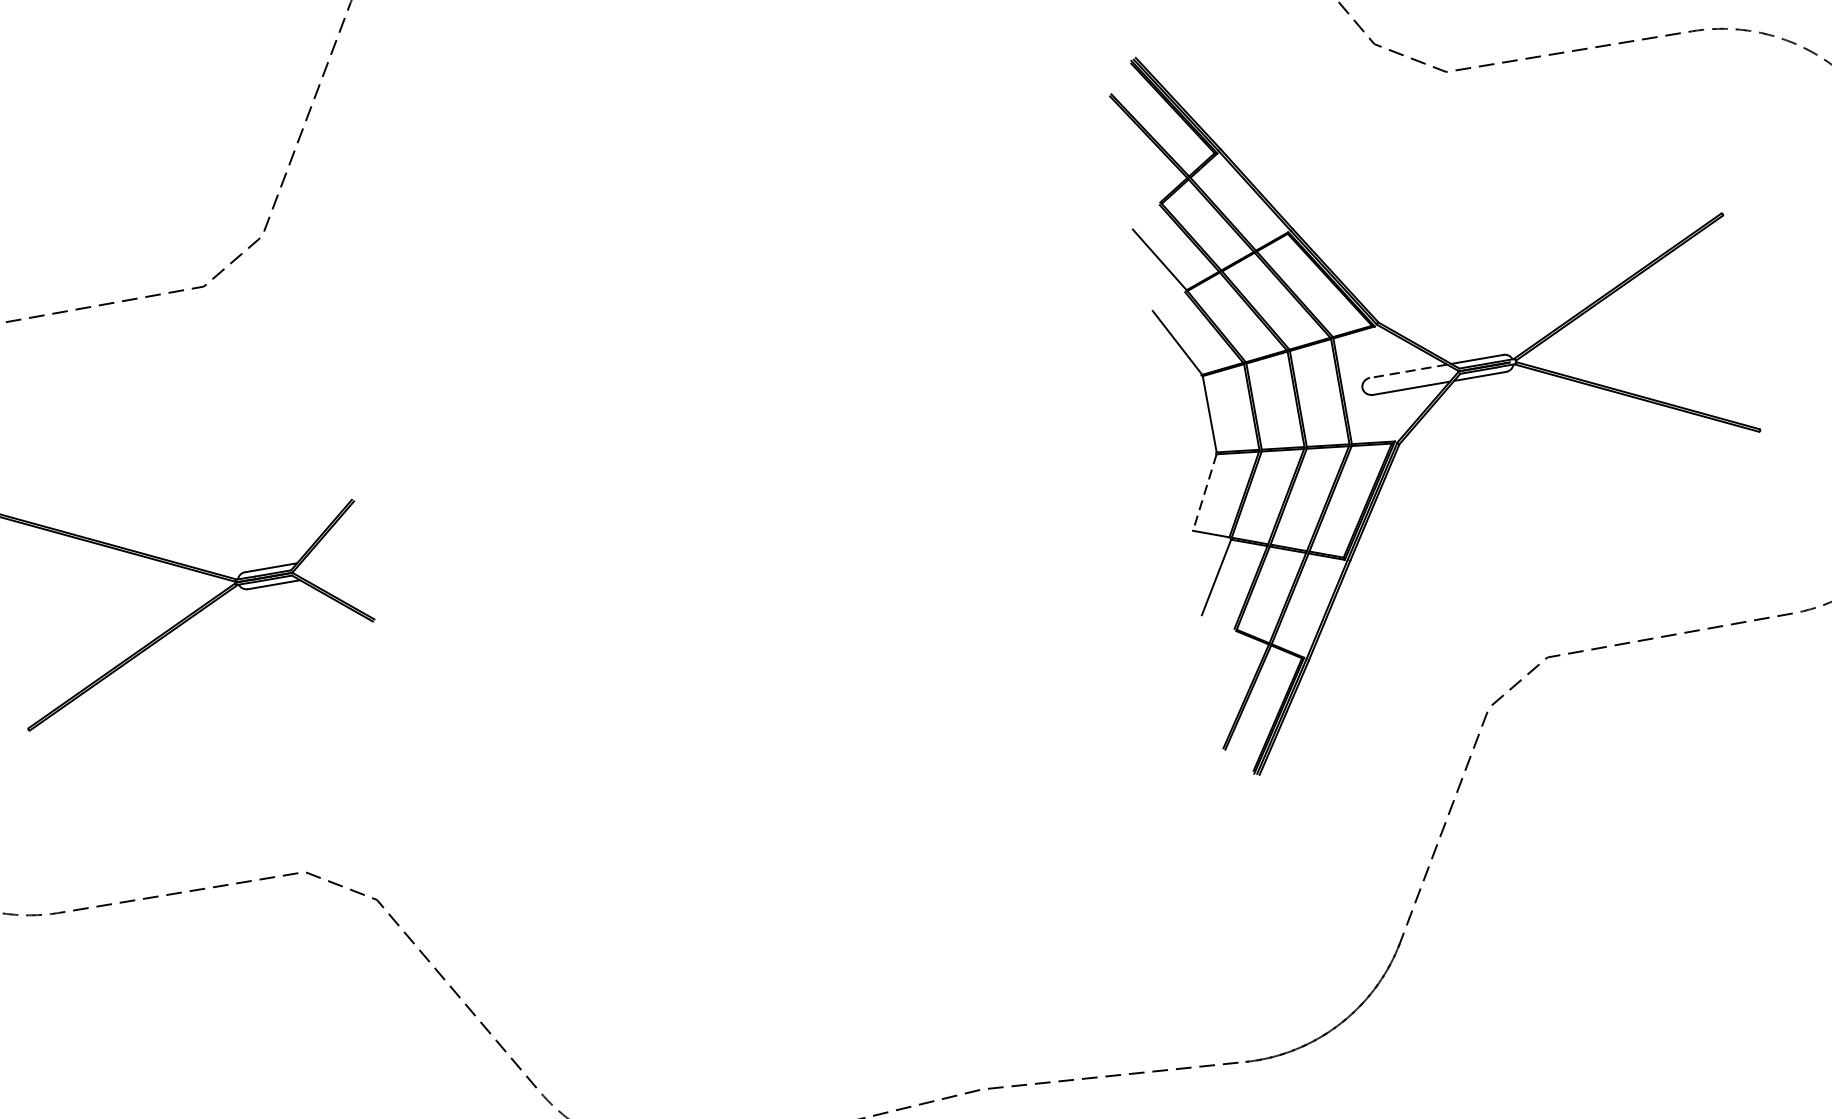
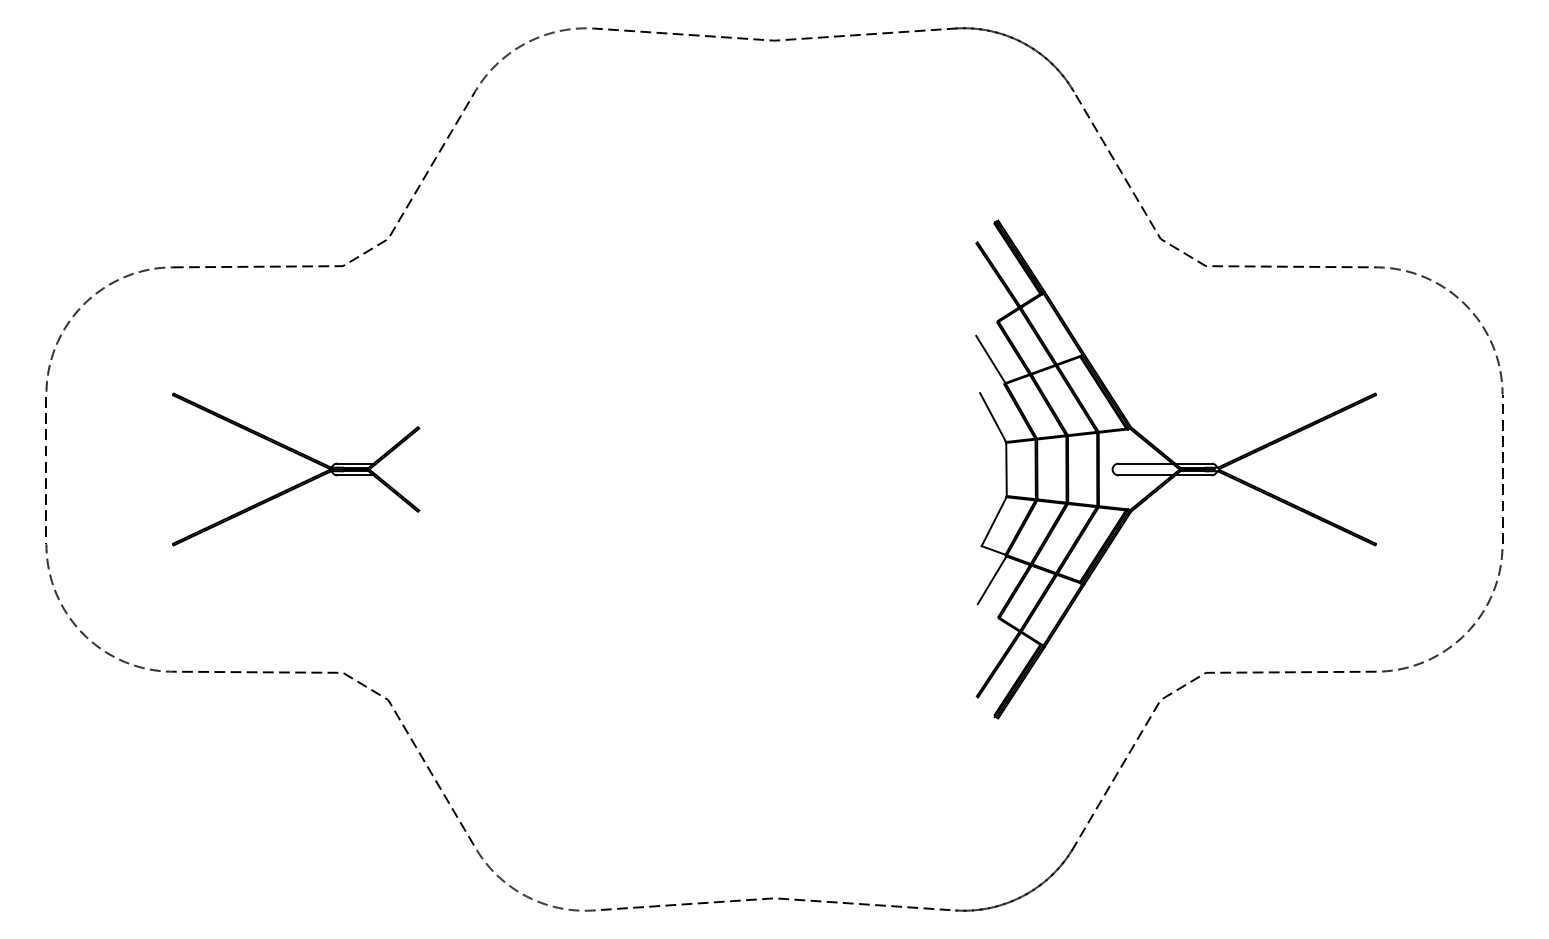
line: (1408, 371) -> (1145, 463), dashed -> solid
line: (1204, 493) -> (993, 522), dashed -> solid

